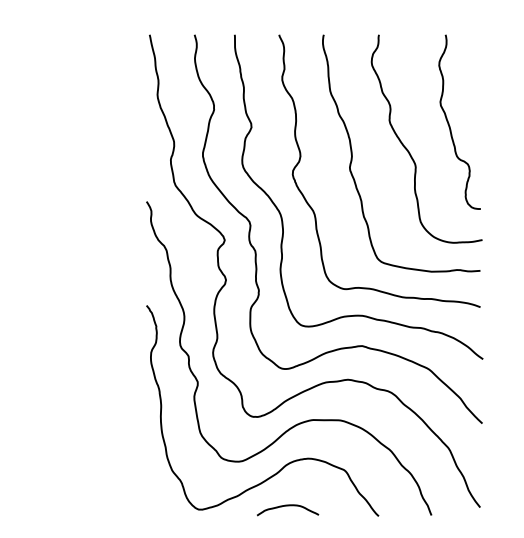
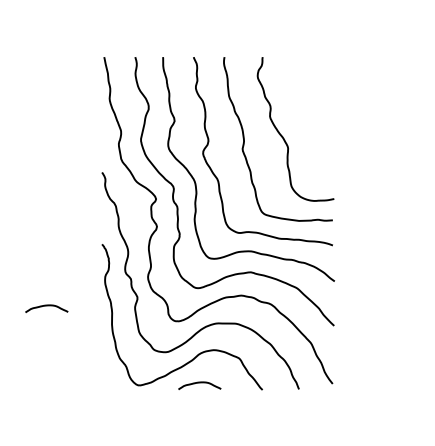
curve: (450, 126) -> (312, 120), removed
curve: (66, 395) -> (46, 306), added

